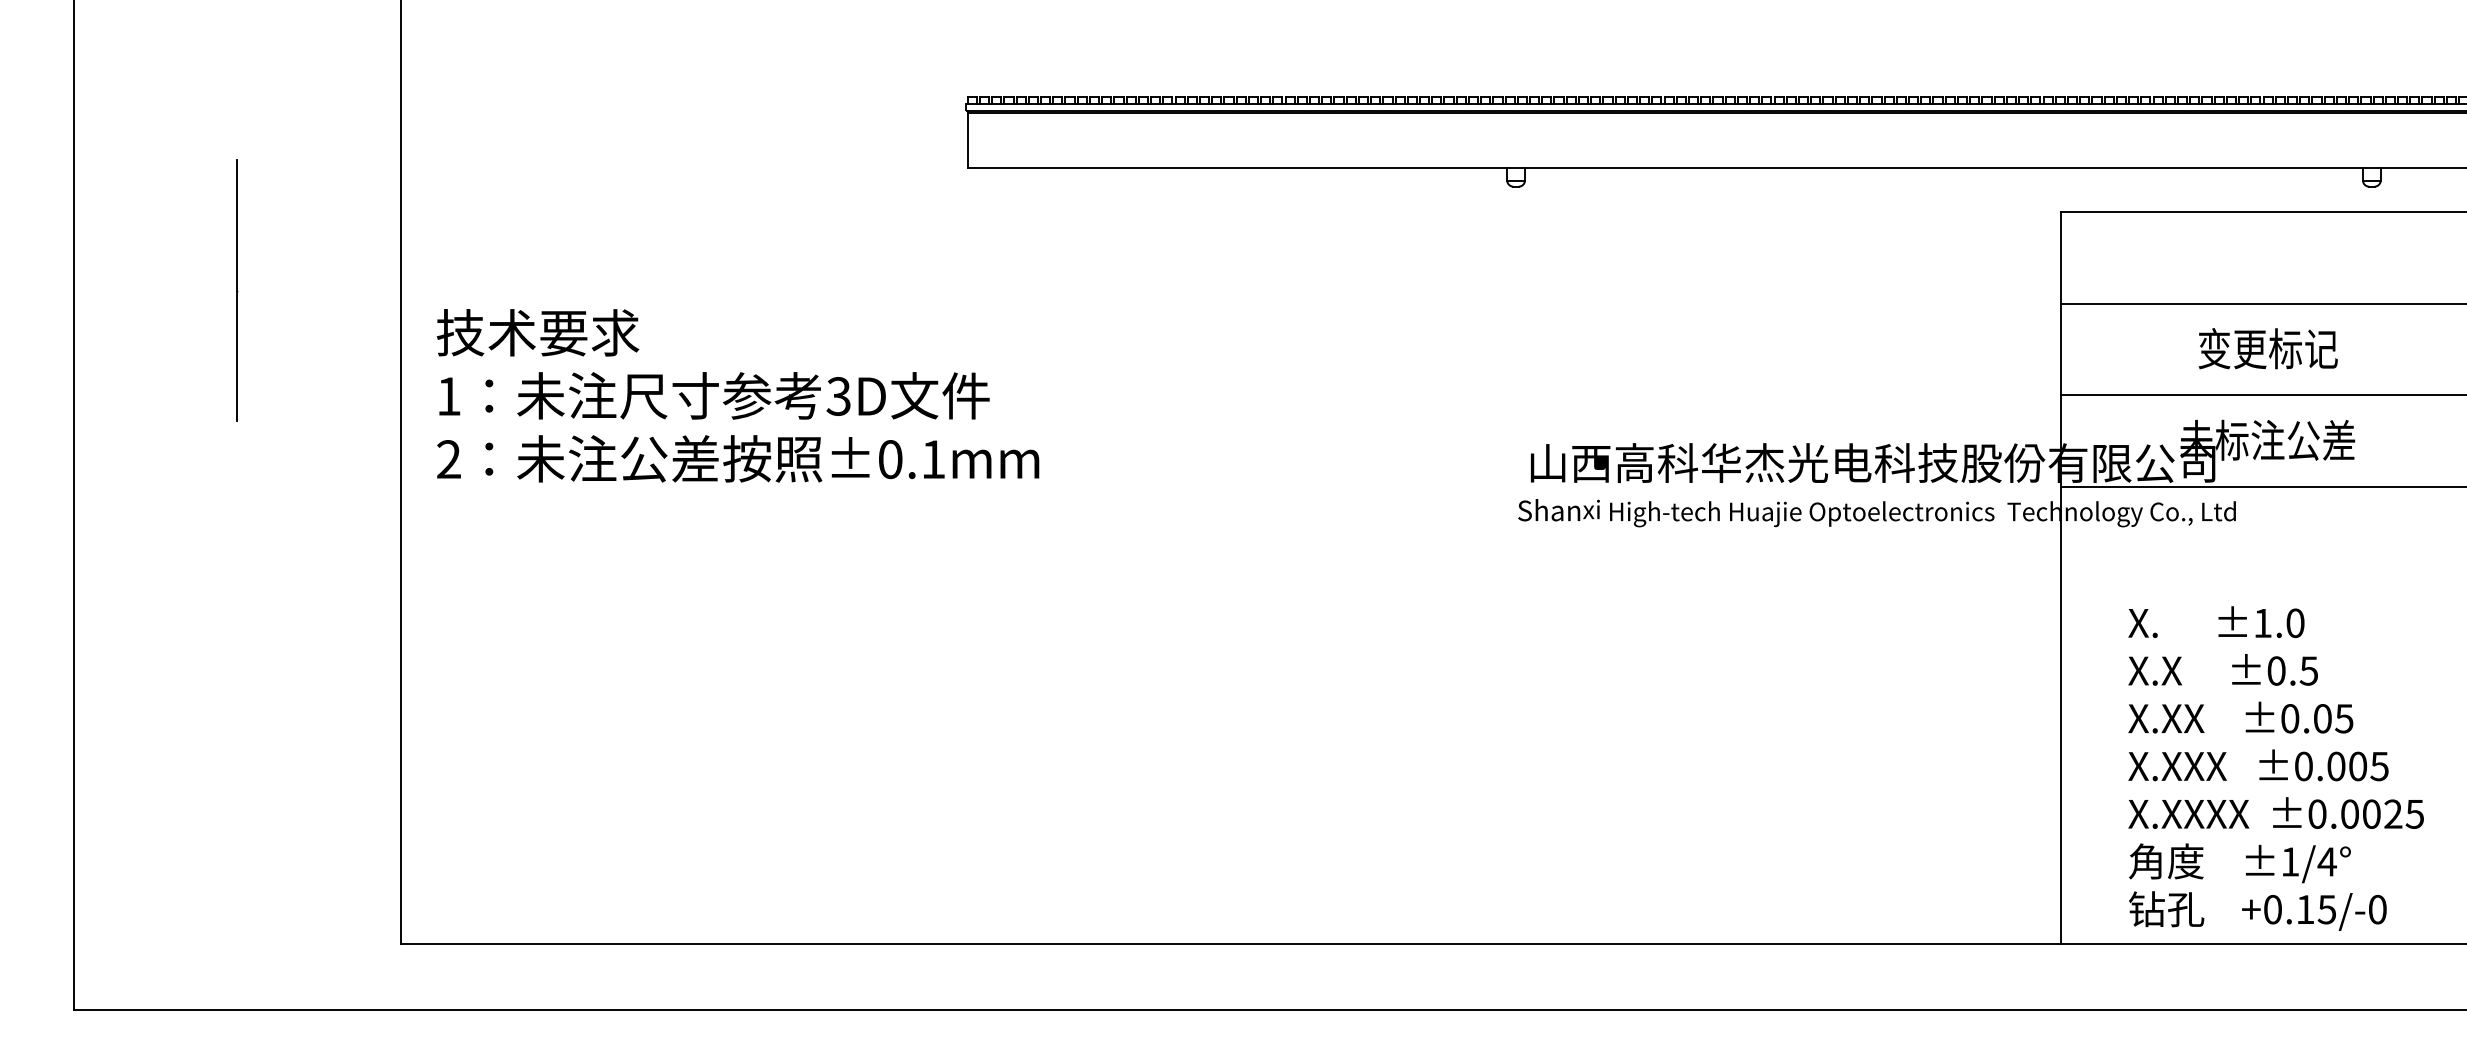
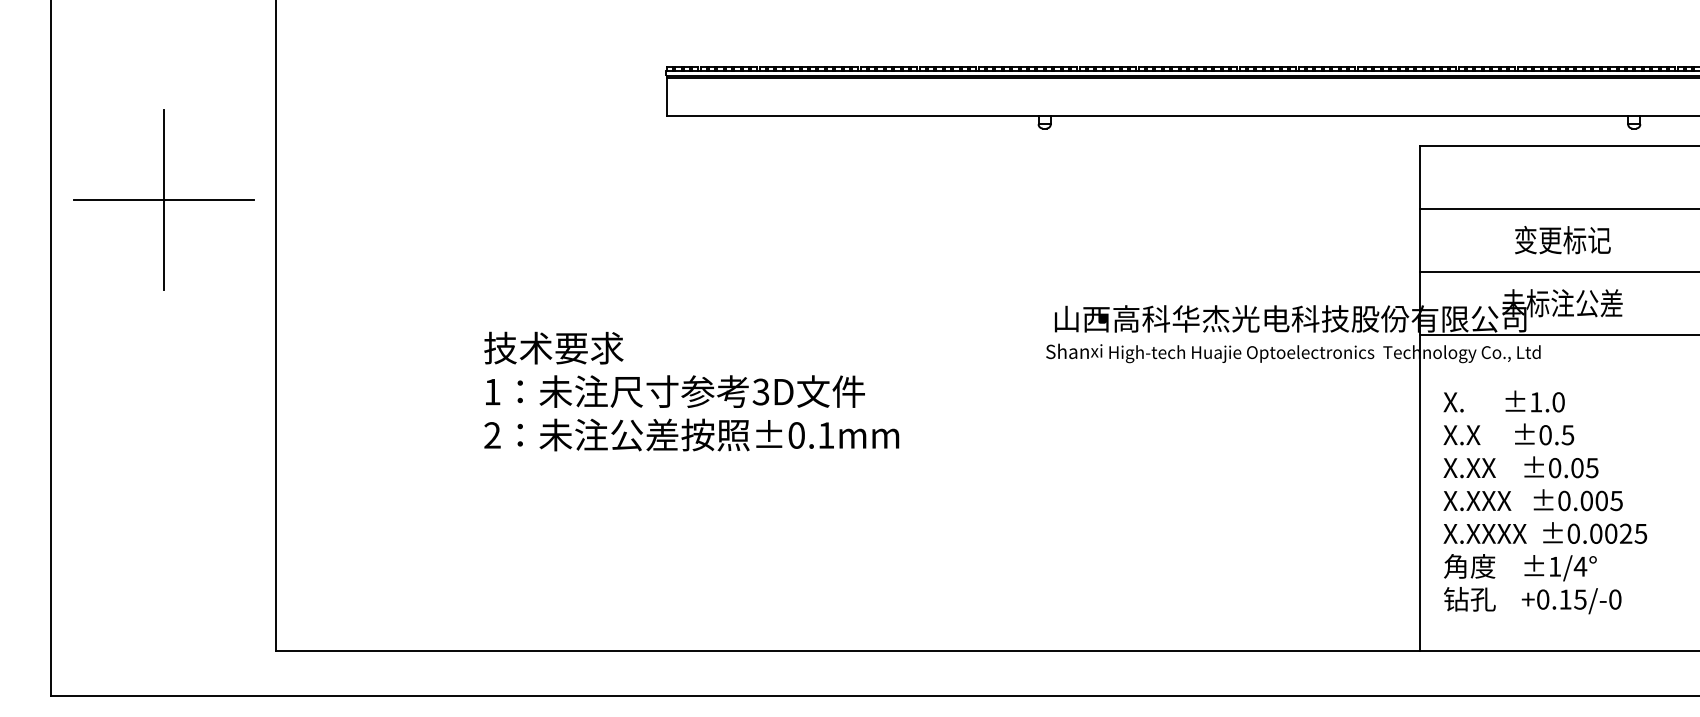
line: (237, 291) -> (163, 200), added
text: (737, 395) -> (691, 391), moved
text: (2276, 768) -> (1545, 502), moved

